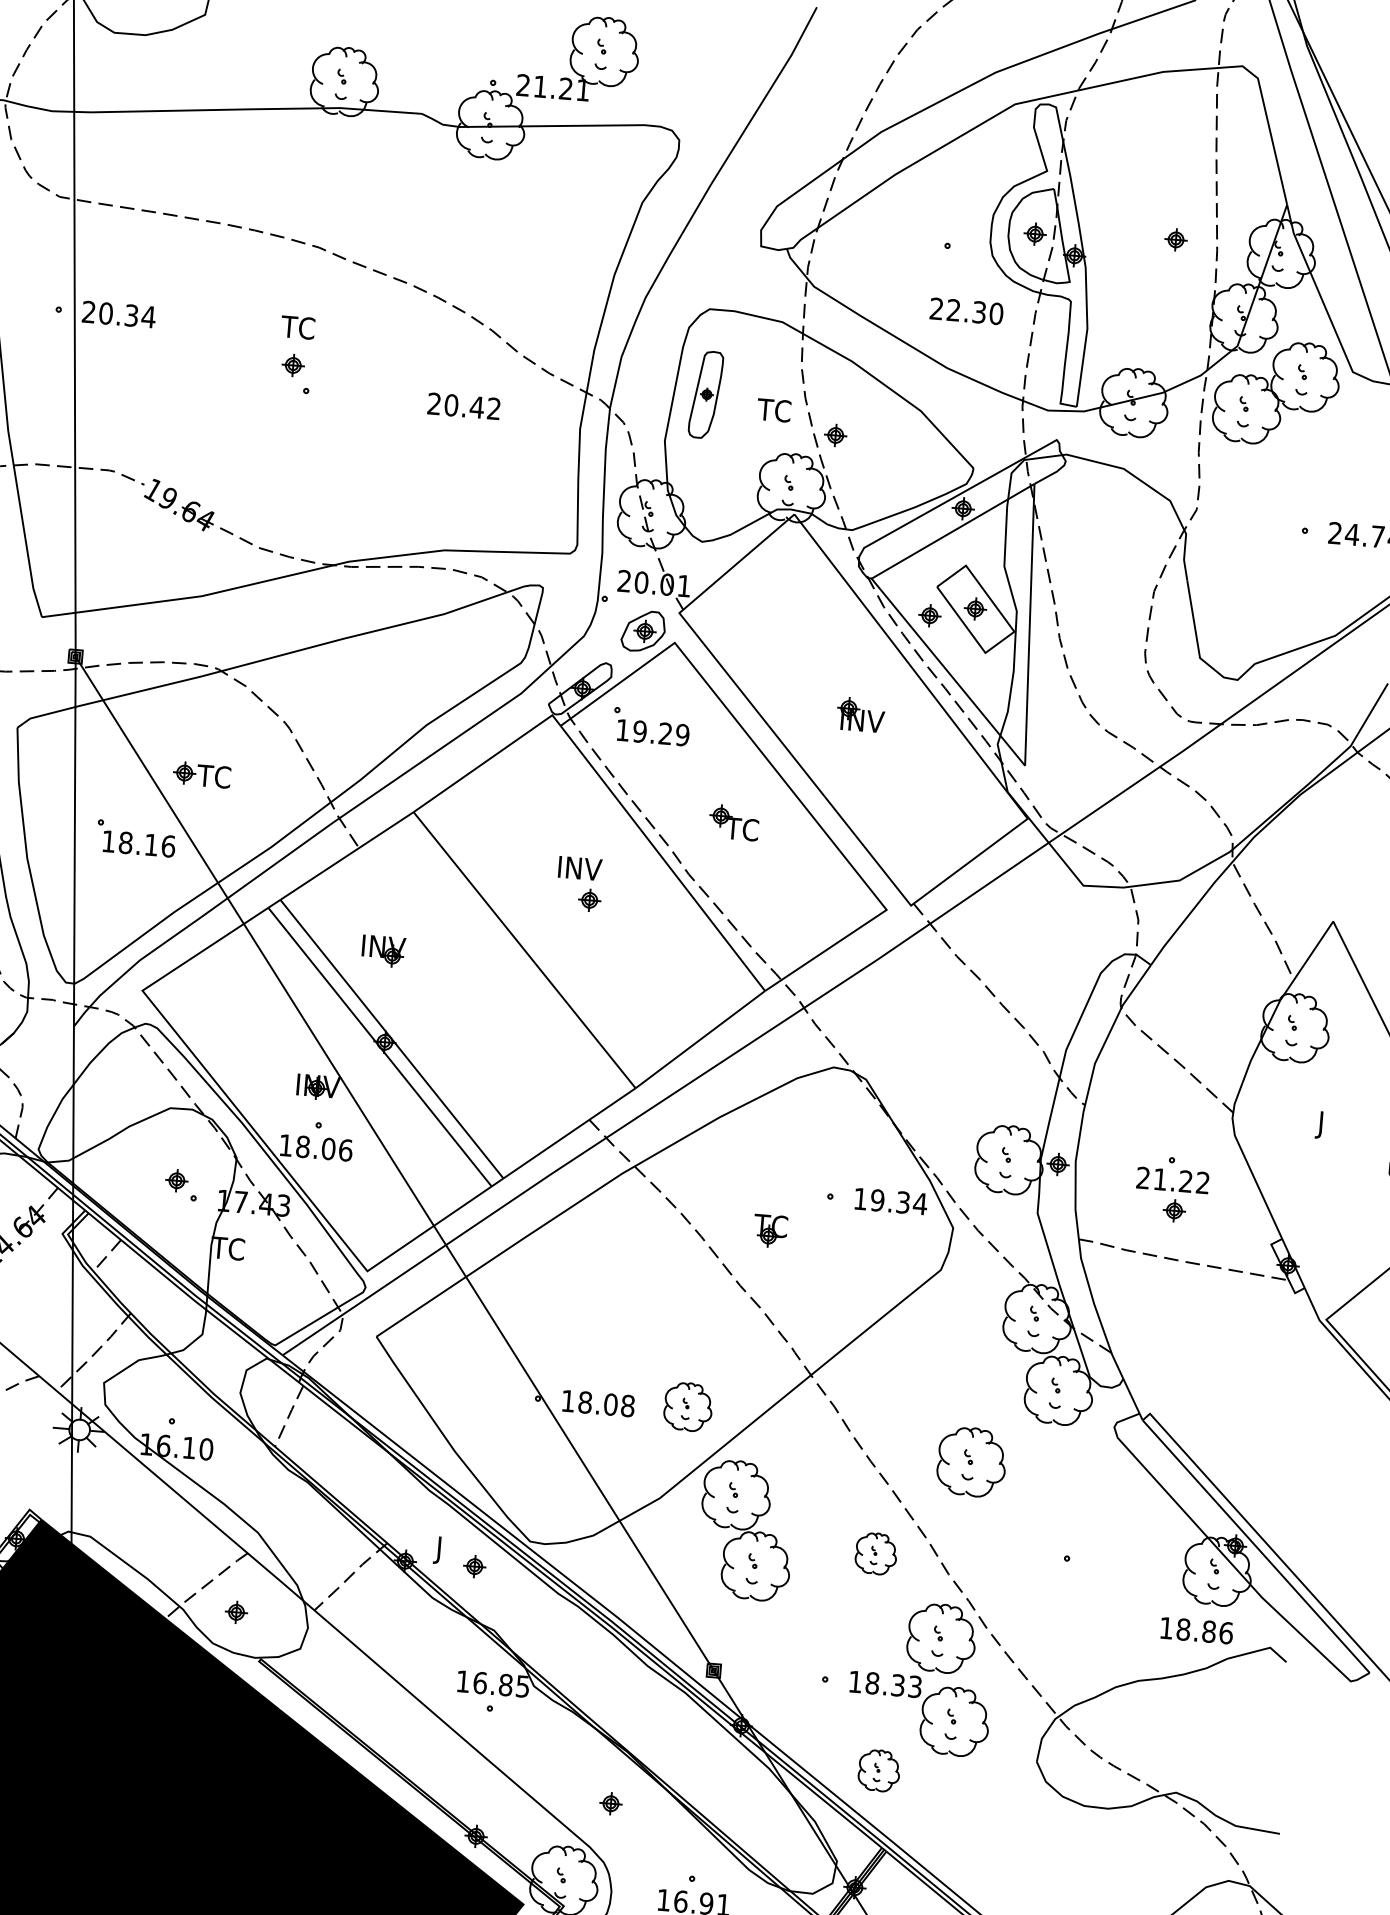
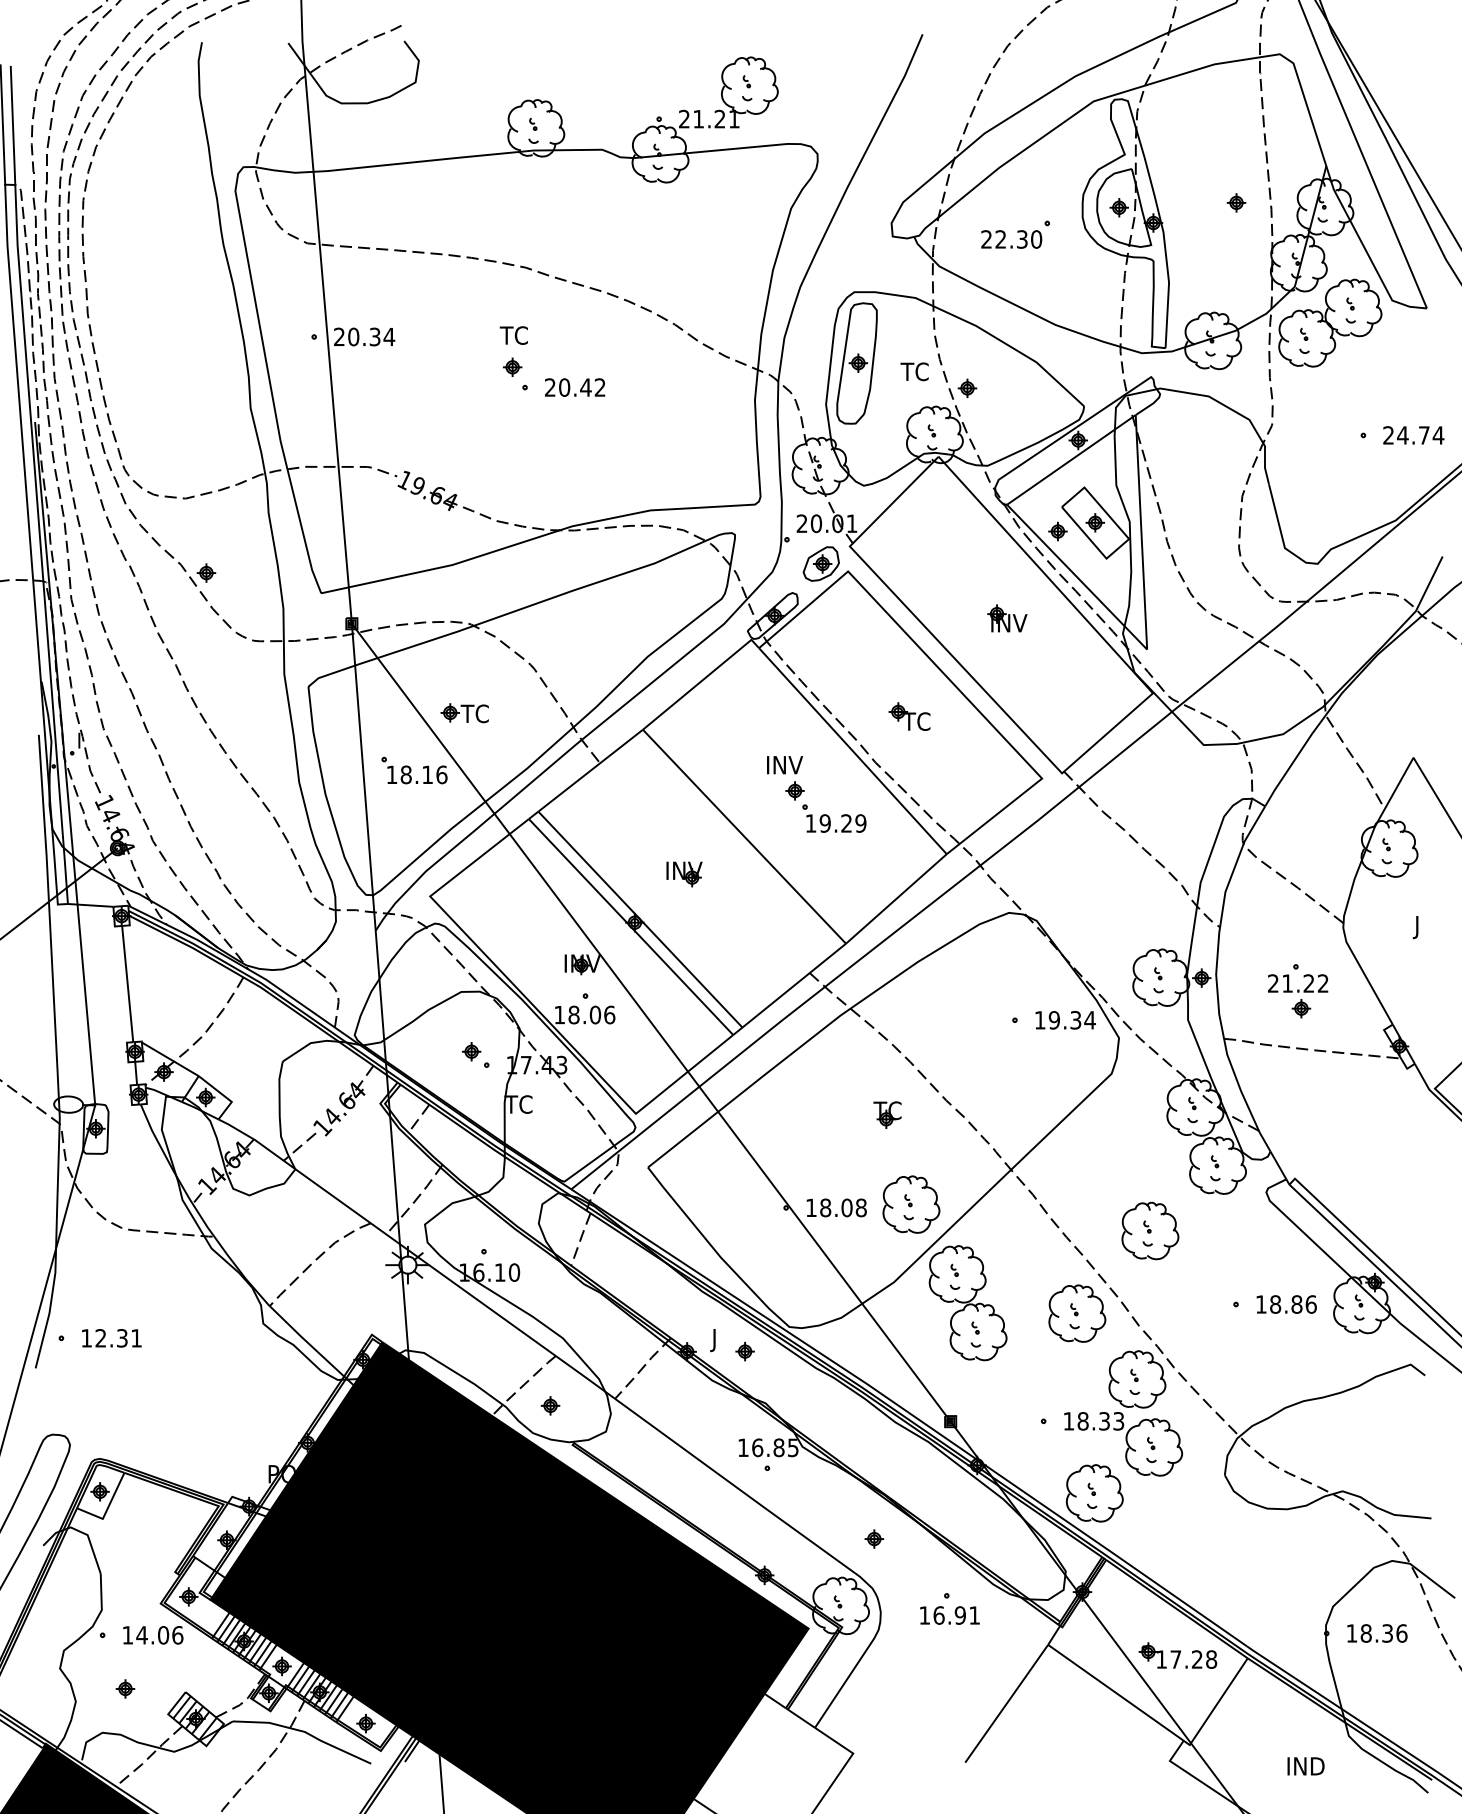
text: (966, 311) -> (1011, 239), moved
part: (705, 394) -> (856, 363), size x1.67
text: (464, 406) -> (575, 387), moved
part: (651, 726) -> (834, 818), moved
part: (383, 951) -> (684, 874), moved
part: (770, 1230) -> (887, 1114), moved
part: (688, 1406) -> (911, 1204), size x1.43
part: (876, 1553) -> (1077, 1313), size x1.67
text: (1196, 1630) -> (1286, 1304), moved
part: (879, 1770) -> (1094, 1493), size x1.67

